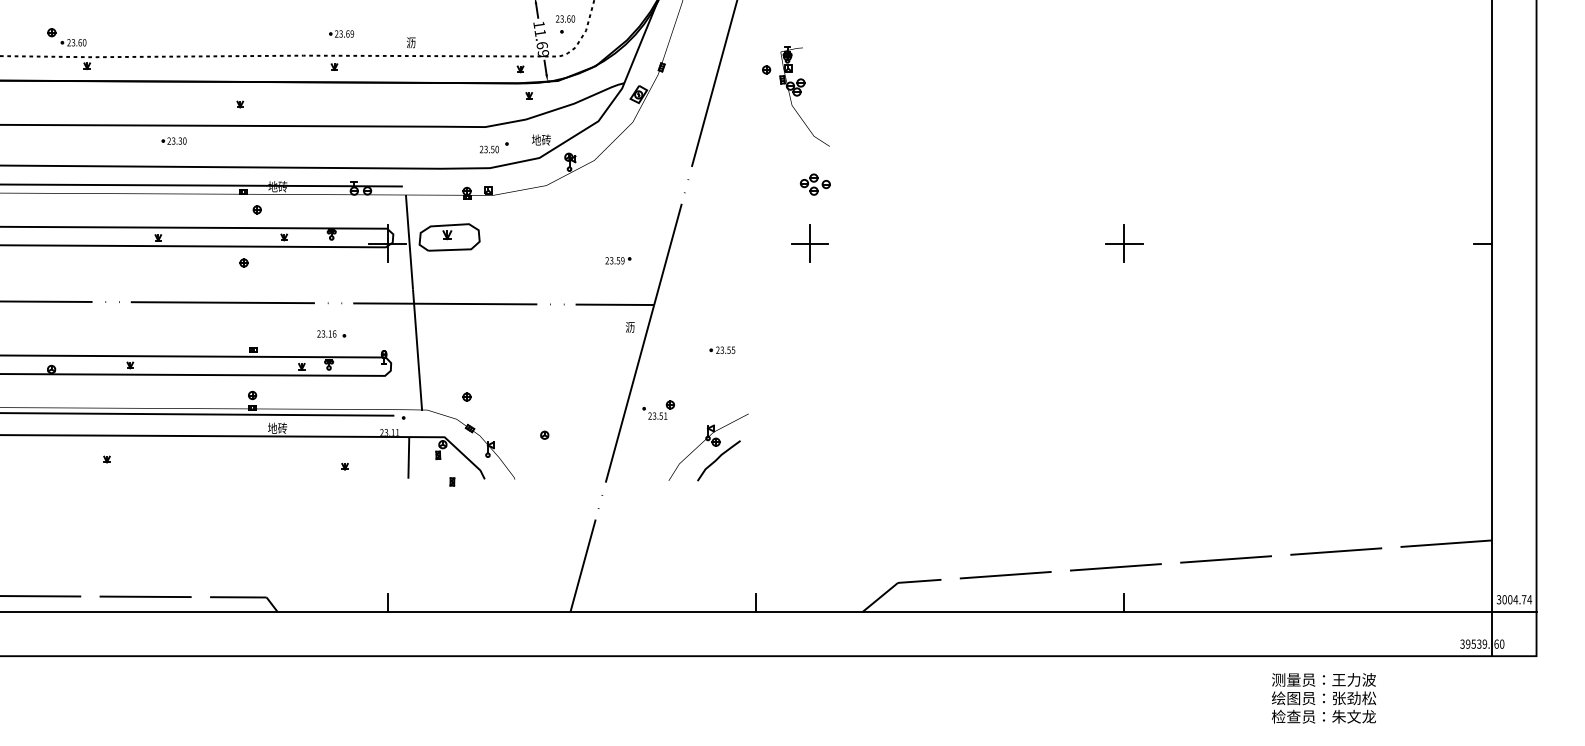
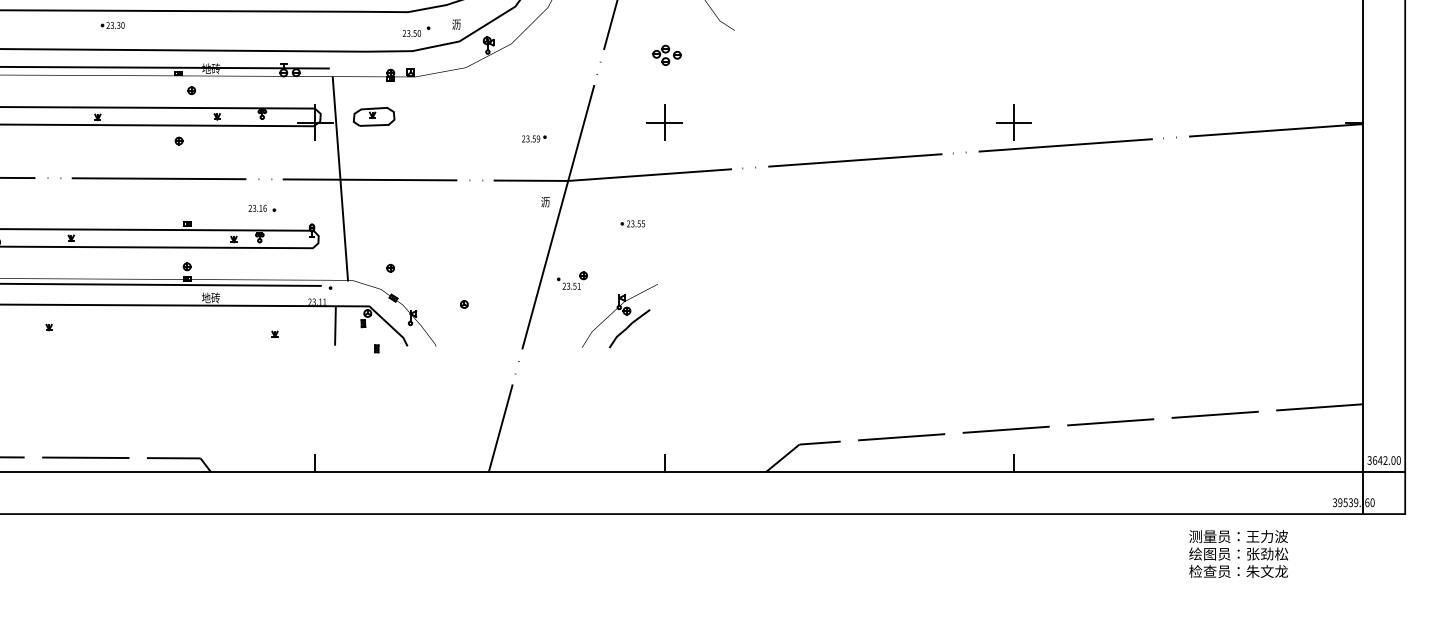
text: (541, 139) -> (461, 23), 地砖 -> 沥
part: (814, 184) -> (666, 55), moved
part: (449, 237) -> (374, 116), size x0.71
part: (809, 243) -> (664, 122), moved
line: (1073, 275) -> (965, 152), added
text: (1517, 599) -> (1387, 460), 3004.74 -> 3642.00
text: (1324, 698) -> (1239, 554), moved

